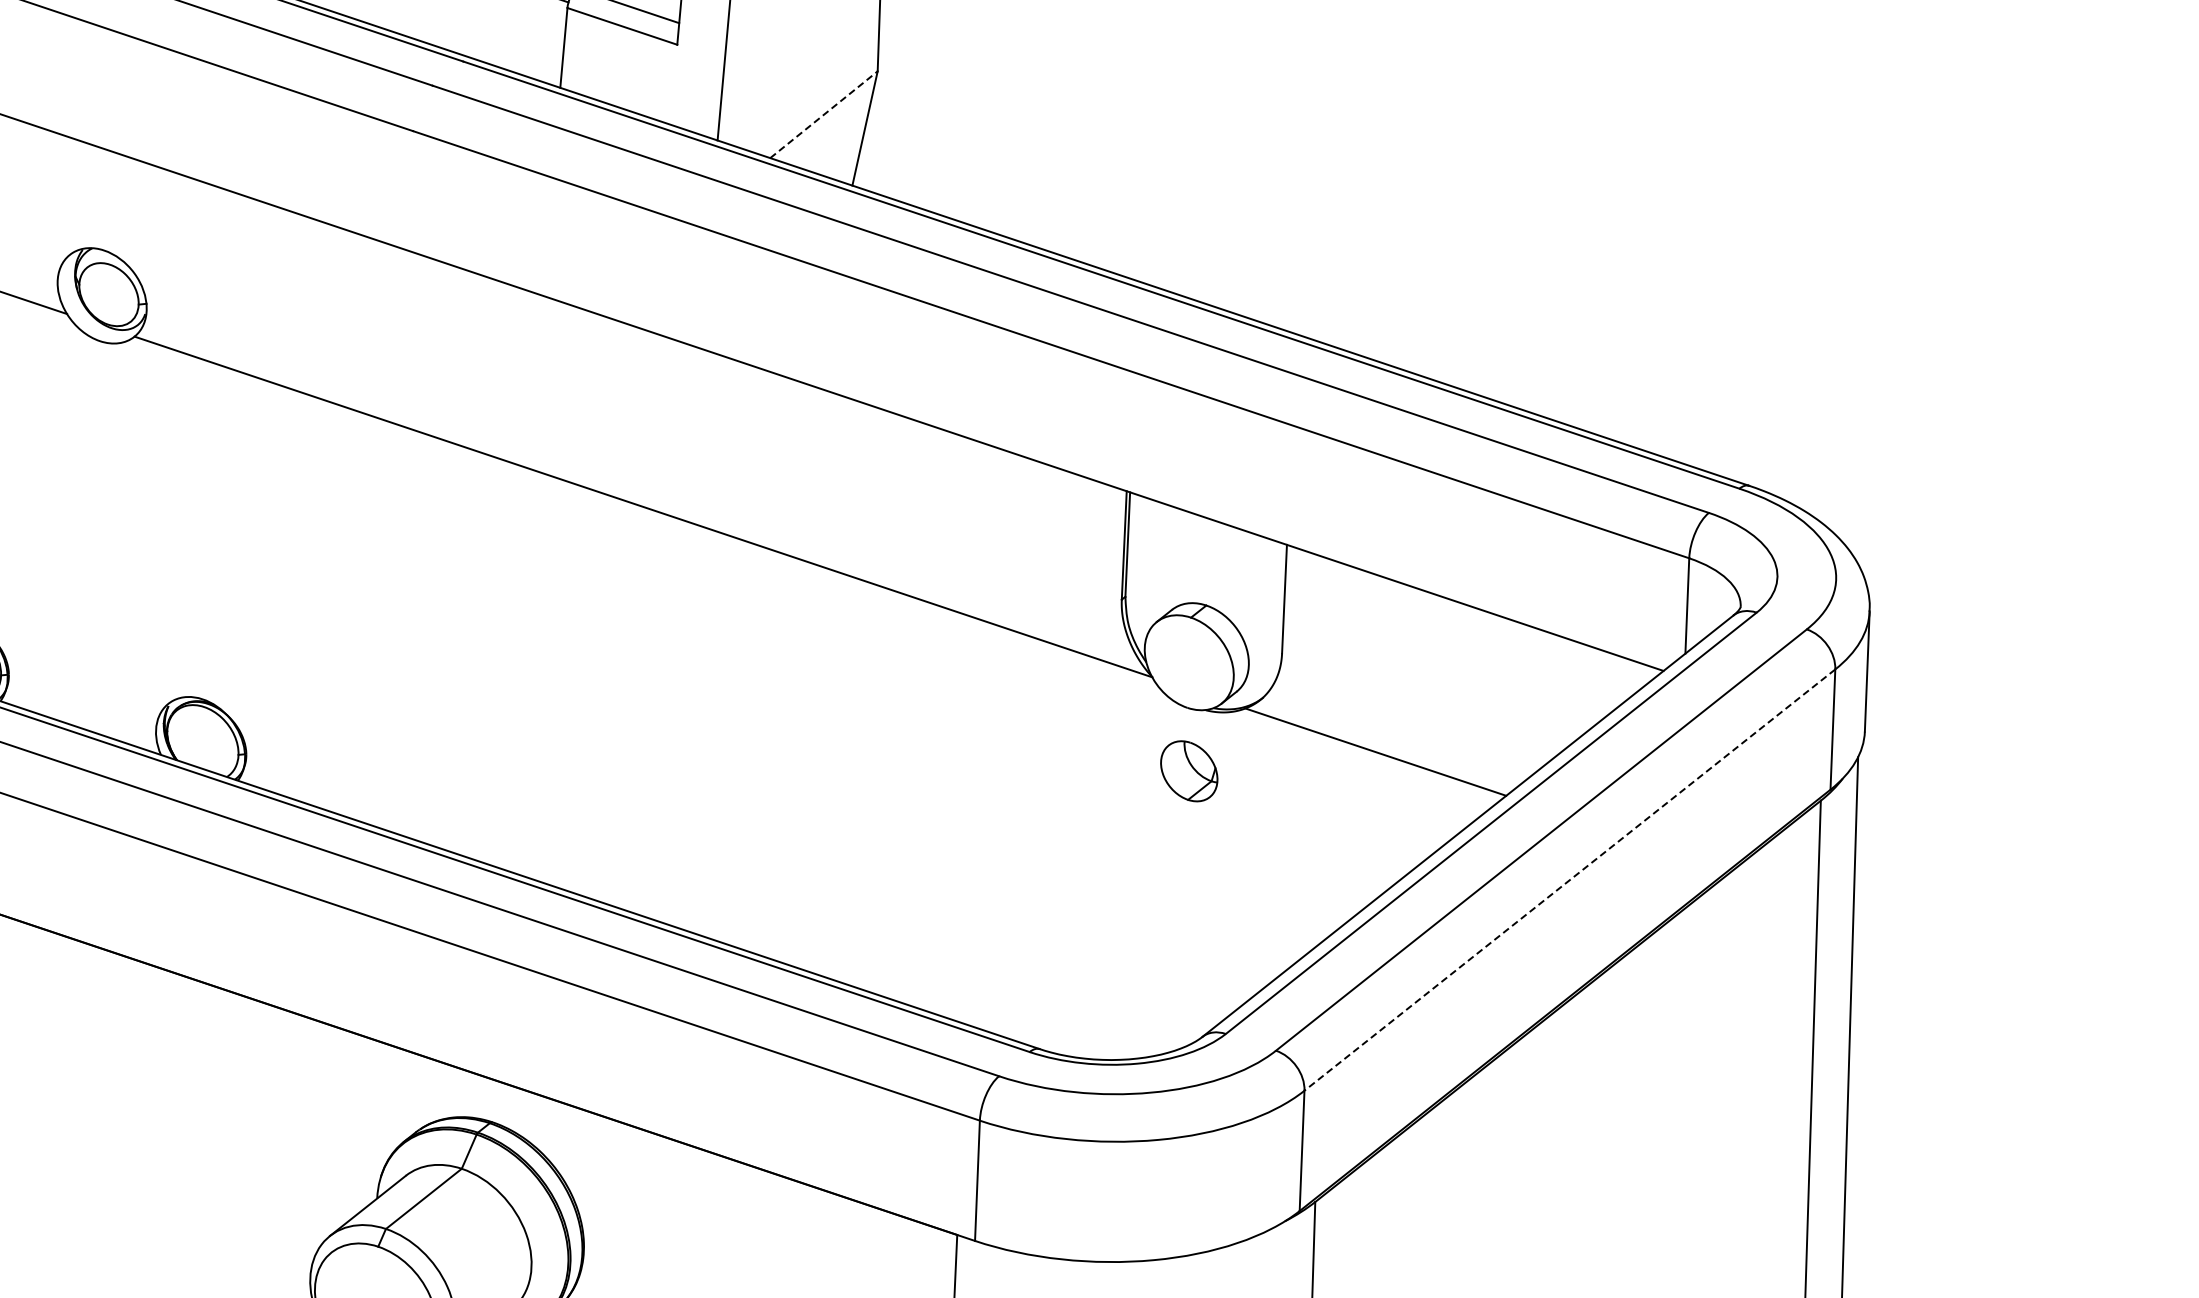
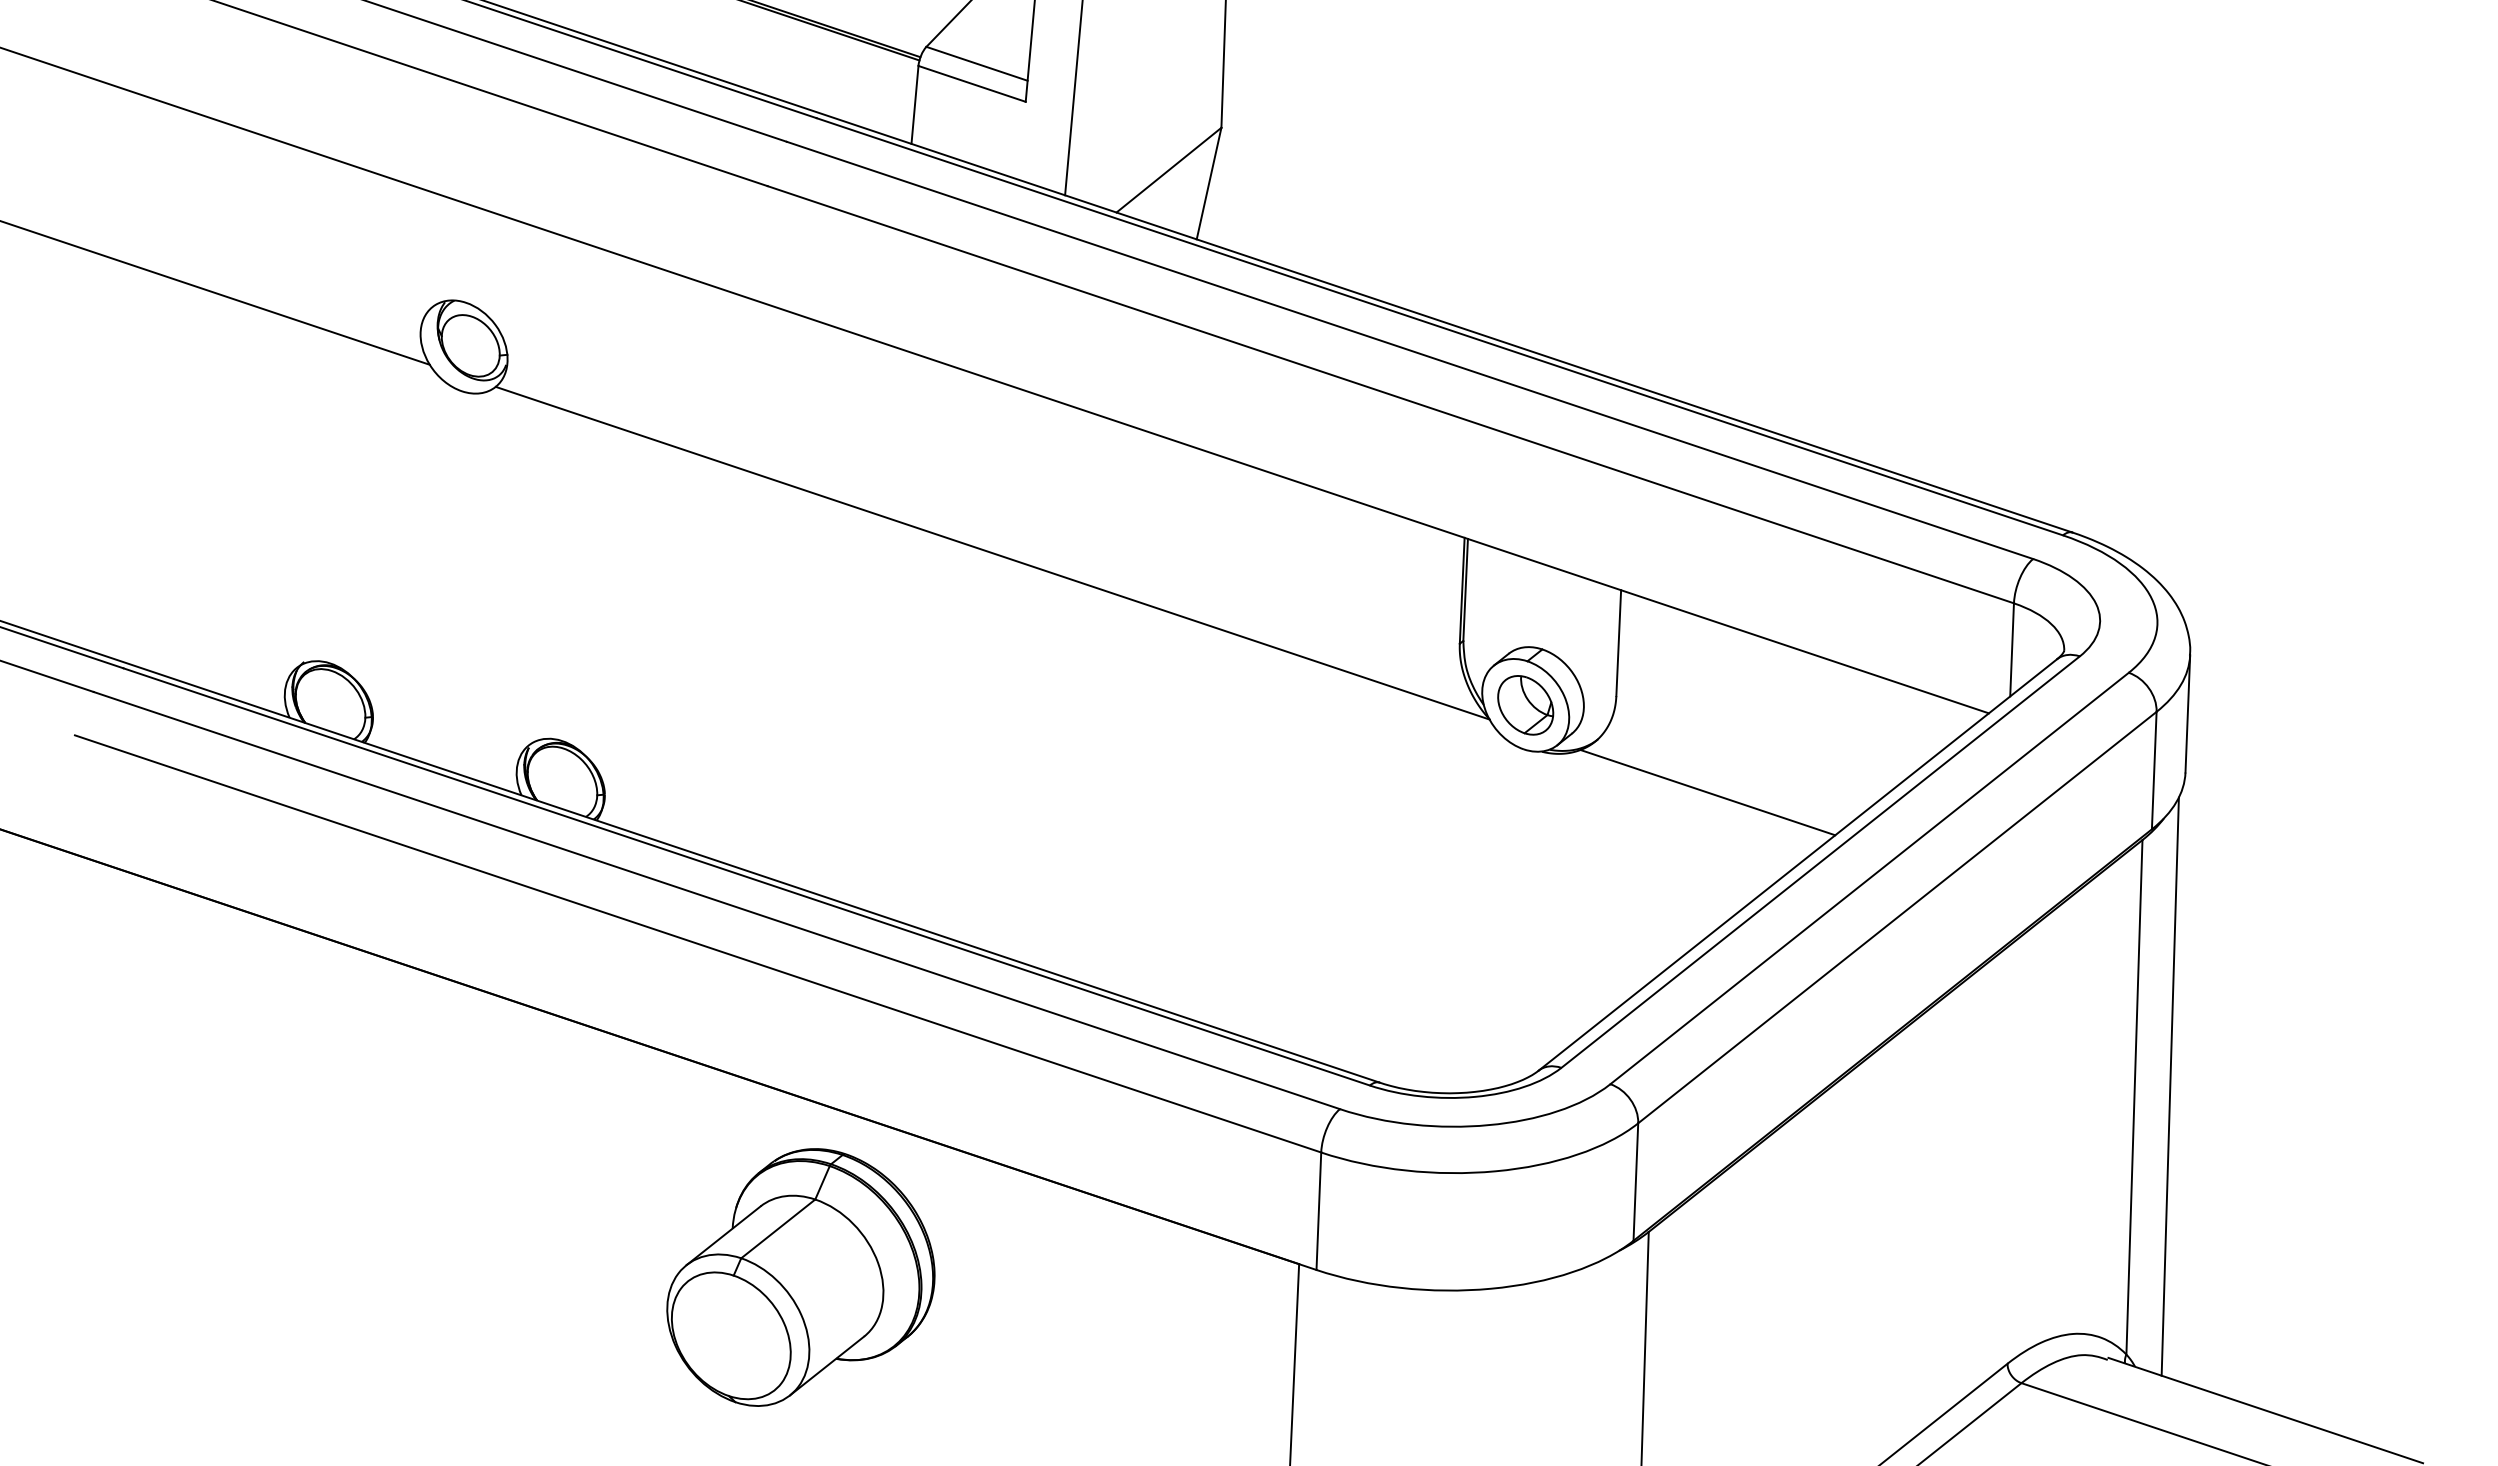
line: (824, 114) -> (1169, 169), dashed -> solid
part: (1189, 771) -> (1525, 705), moved
line: (1569, 880) -> (1897, 917), dashed -> solid

